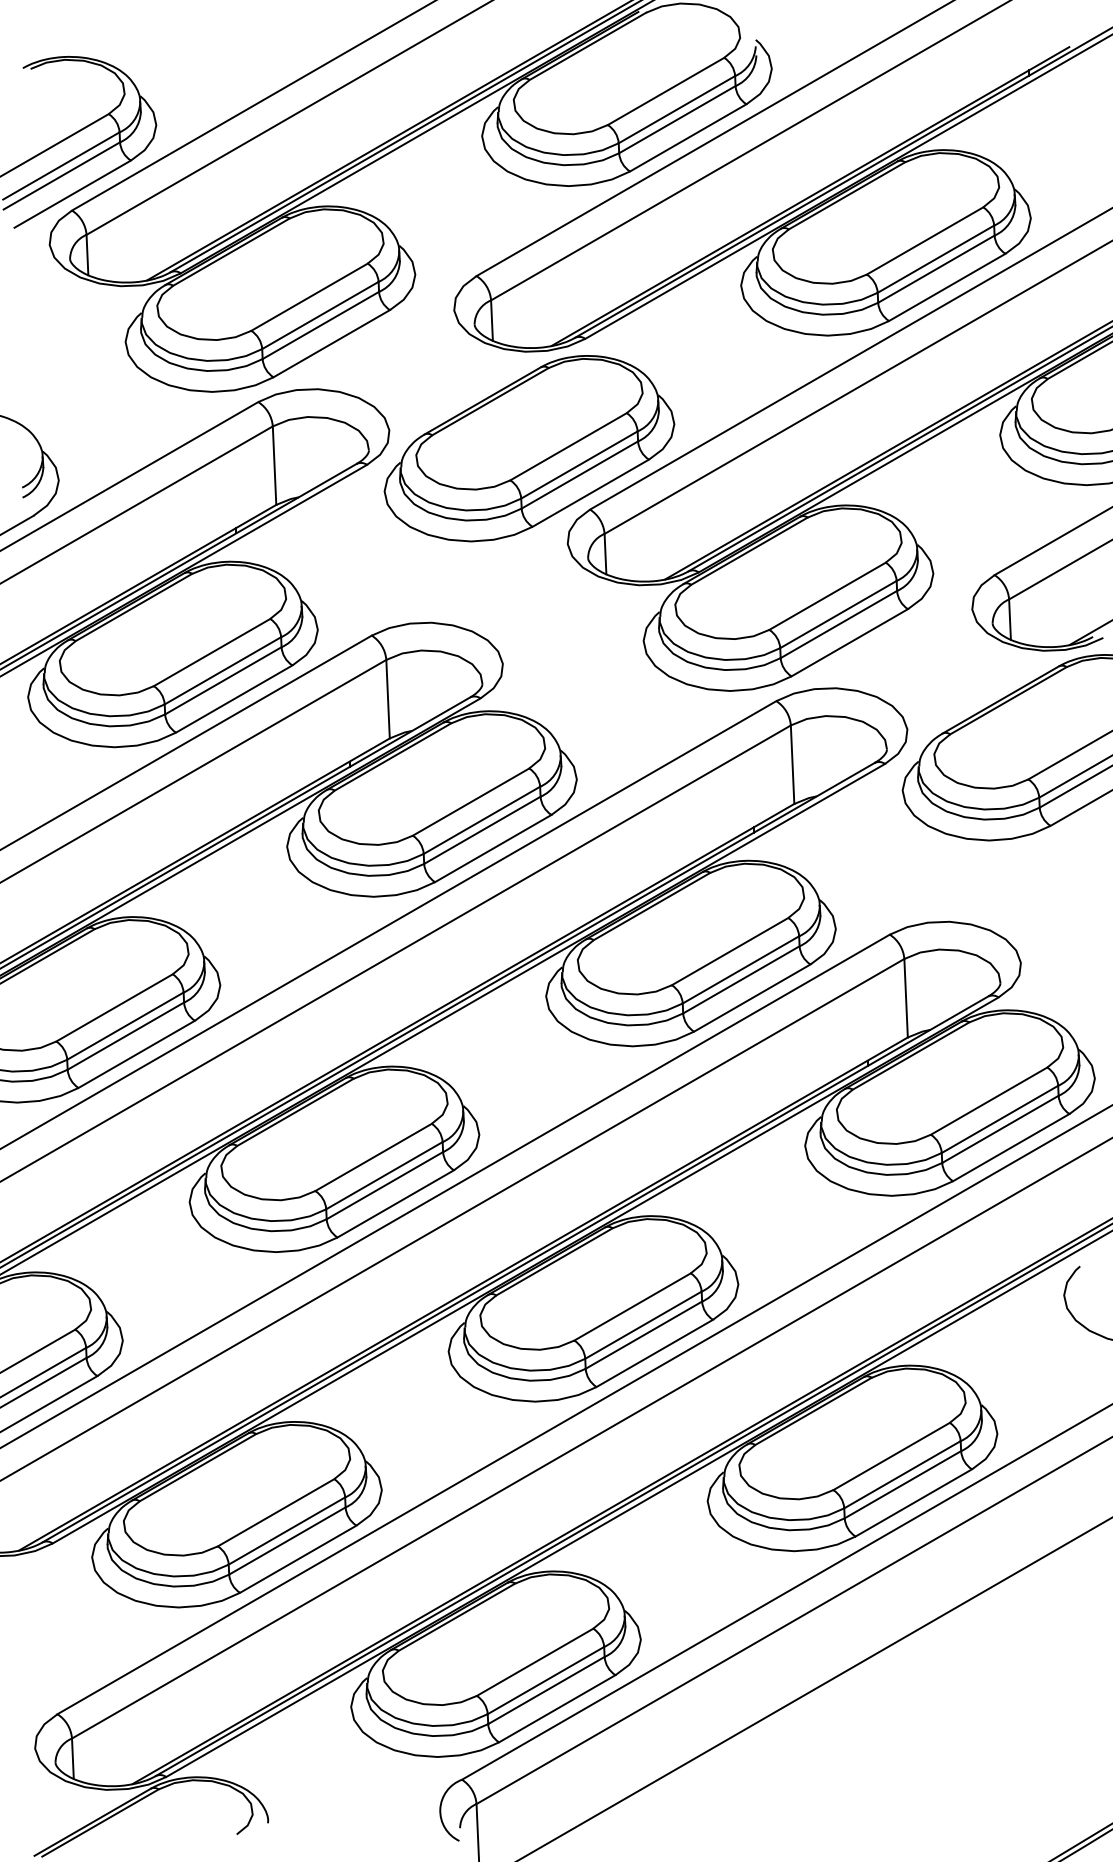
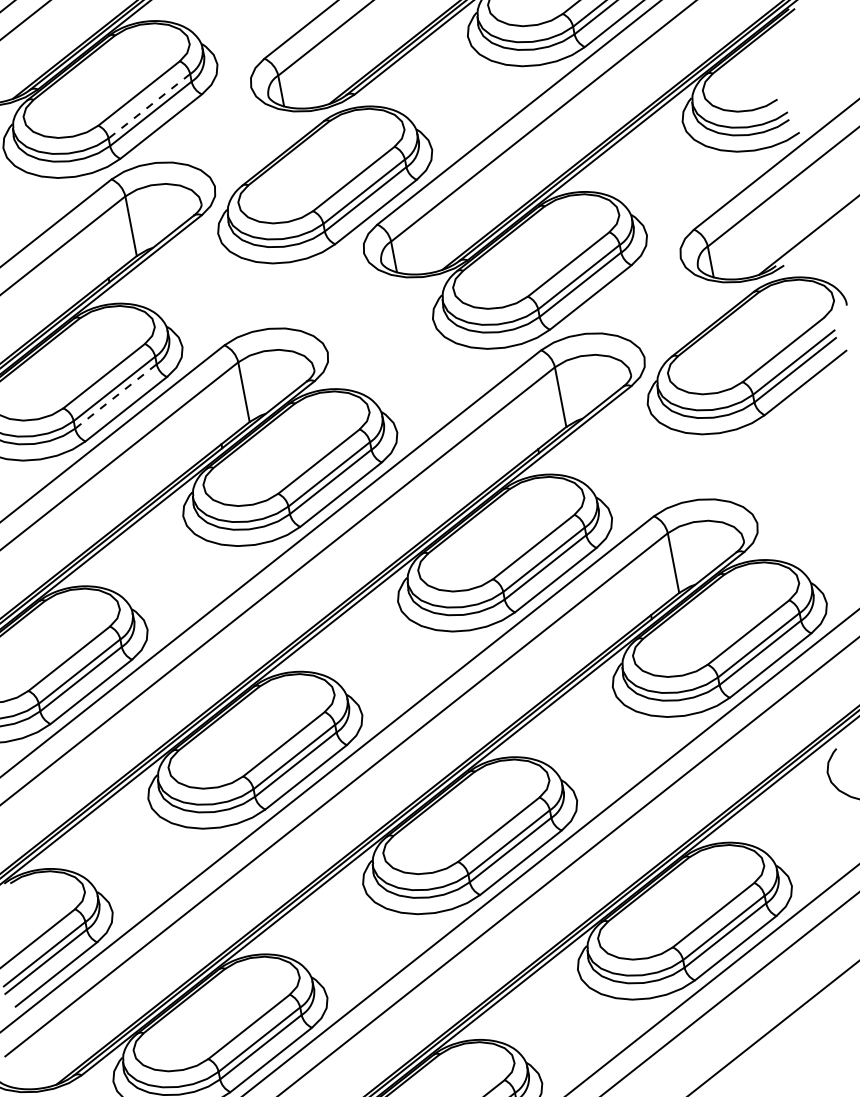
line: (320, 315) -> (149, 106), solid -> dashed
line: (223, 680) -> (116, 396), solid -> dashed

